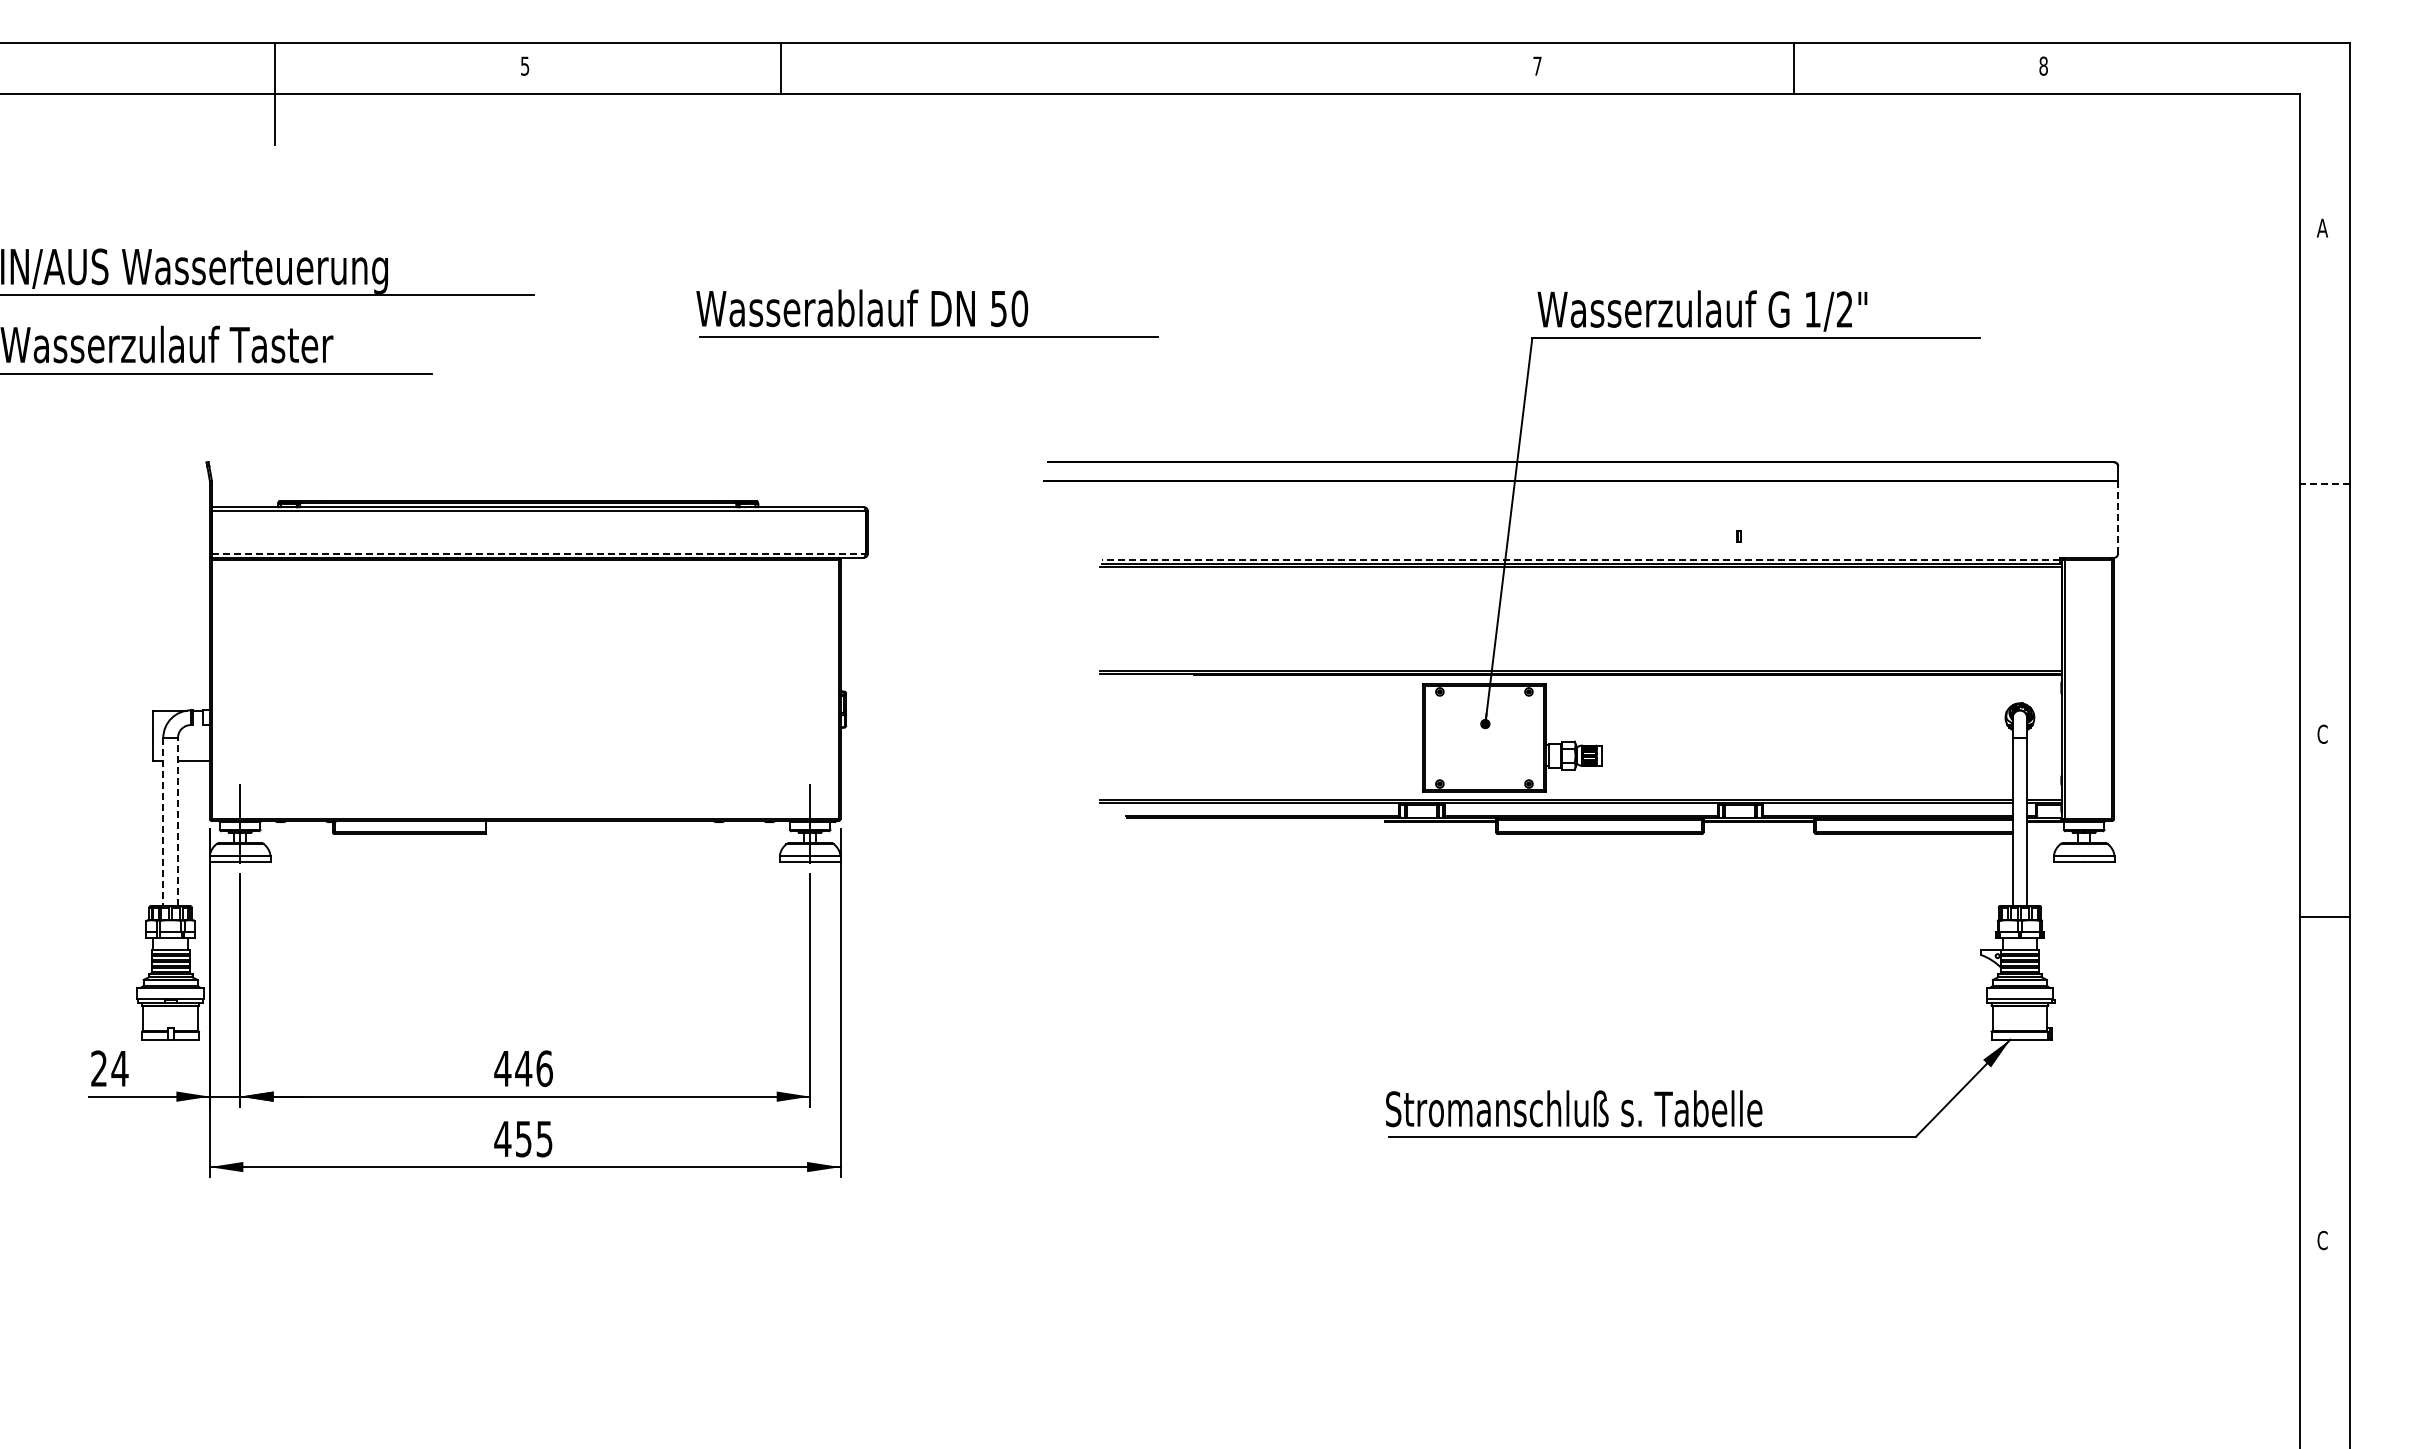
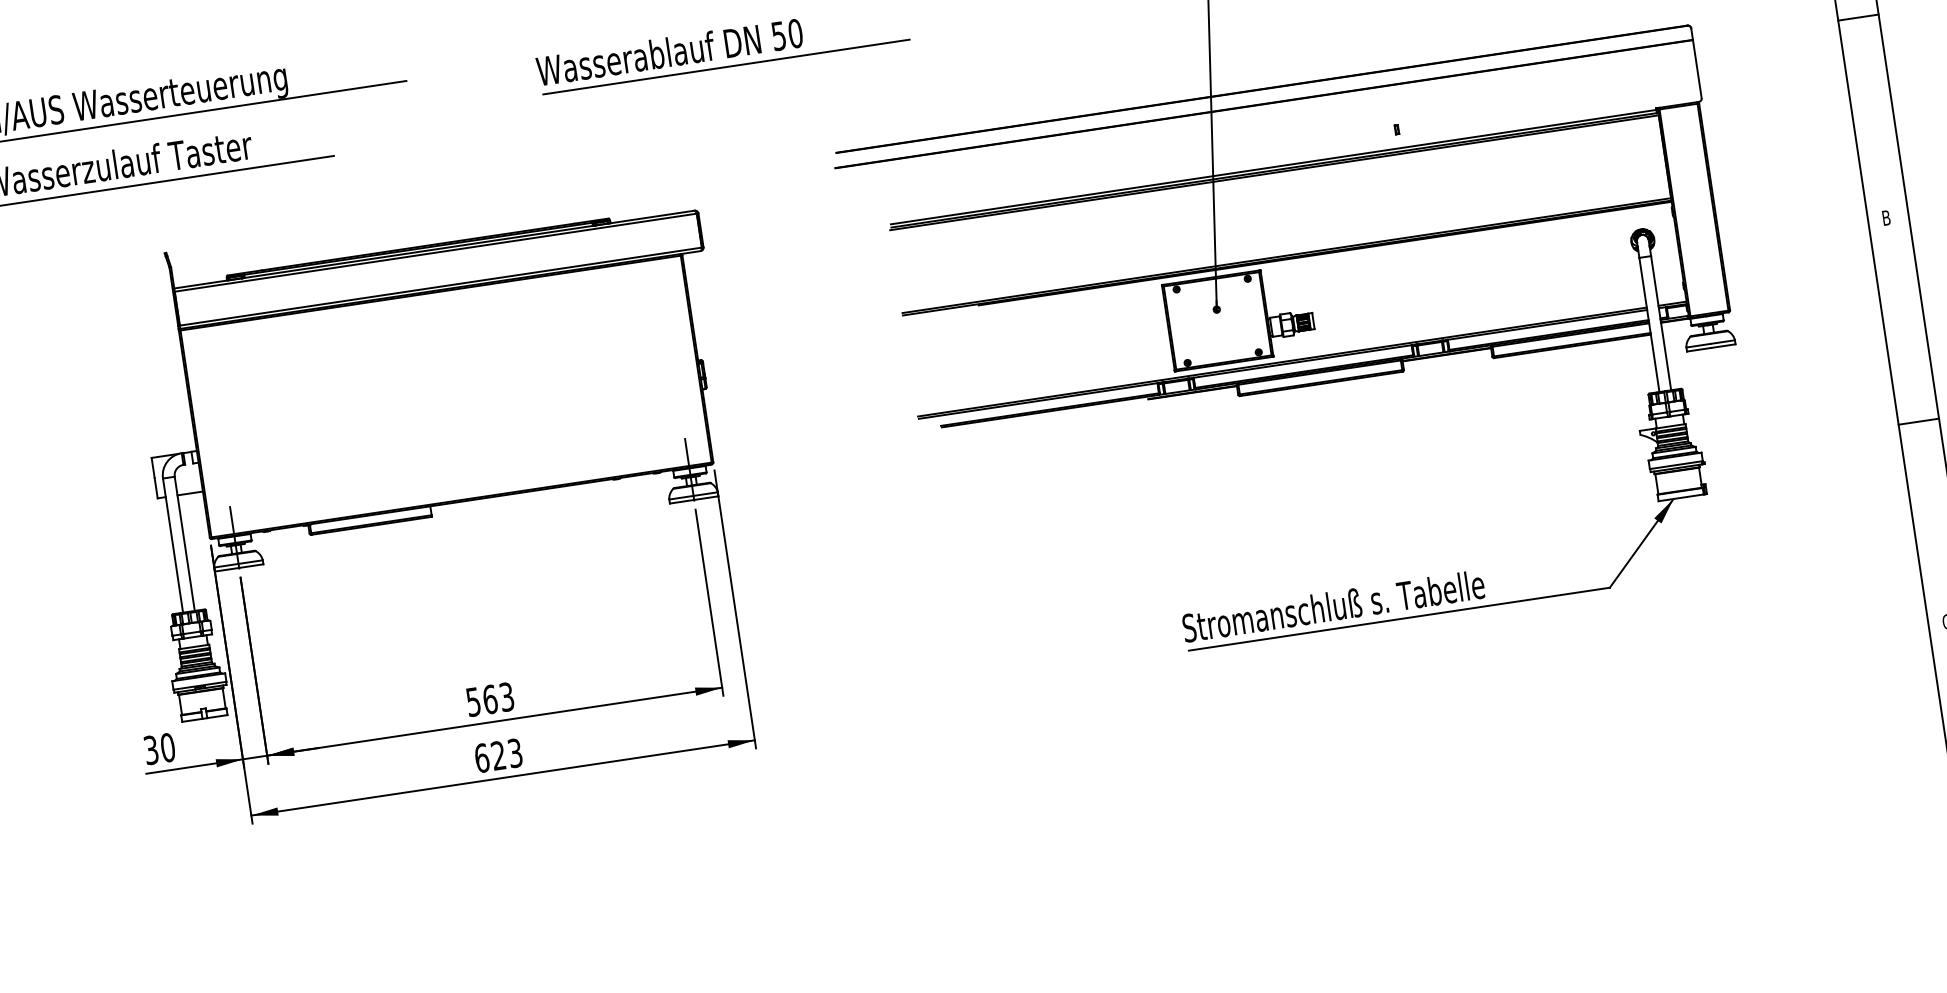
line: (2324, 483) -> (1858, 17), dashed -> solid
line: (2118, 516) -> (1697, 68), dashed -> solid
line: (538, 553) -> (440, 286), dashed -> solid
line: (1580, 559) -> (1273, 166), dashed -> solid
text: (2322, 733) -> (1886, 217), C -> B
line: (177, 821) -> (184, 543), dashed -> solid
line: (163, 822) -> (173, 545), dashed -> solid
line: (2324, 916) -> (1918, 421), moved
text: (109, 1068) -> (159, 748), 24 -> 30
text: (523, 1068) -> (490, 699), 446 -> 563
text: (523, 1138) -> (498, 755), 455 -> 623

